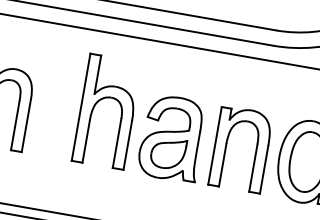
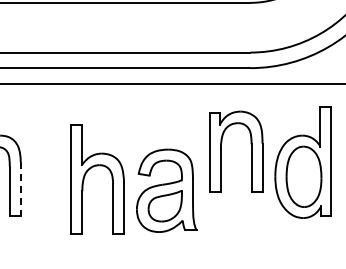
part: (100, 101) -> (89, 170), moved
line: (26, 125) -> (20, 189), solid -> dashed
part: (172, 138) -> (166, 190), moved
part: (226, 146) -> (221, 151), moved

